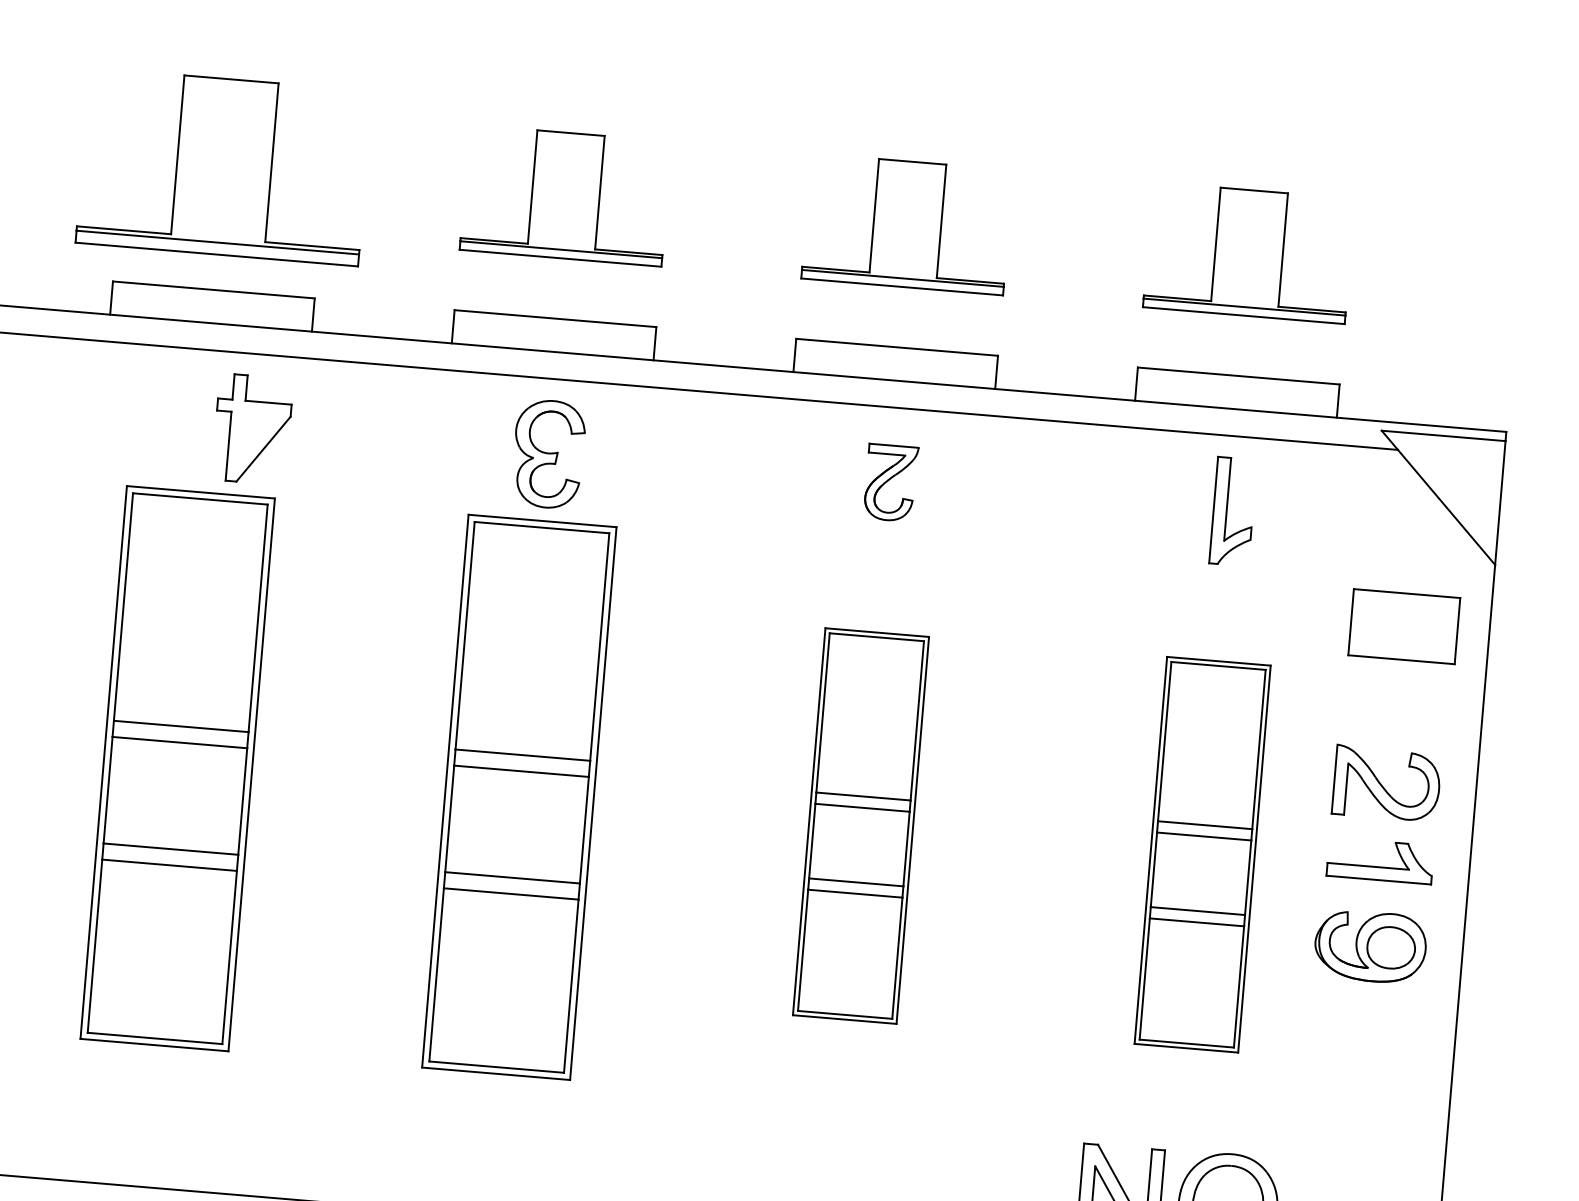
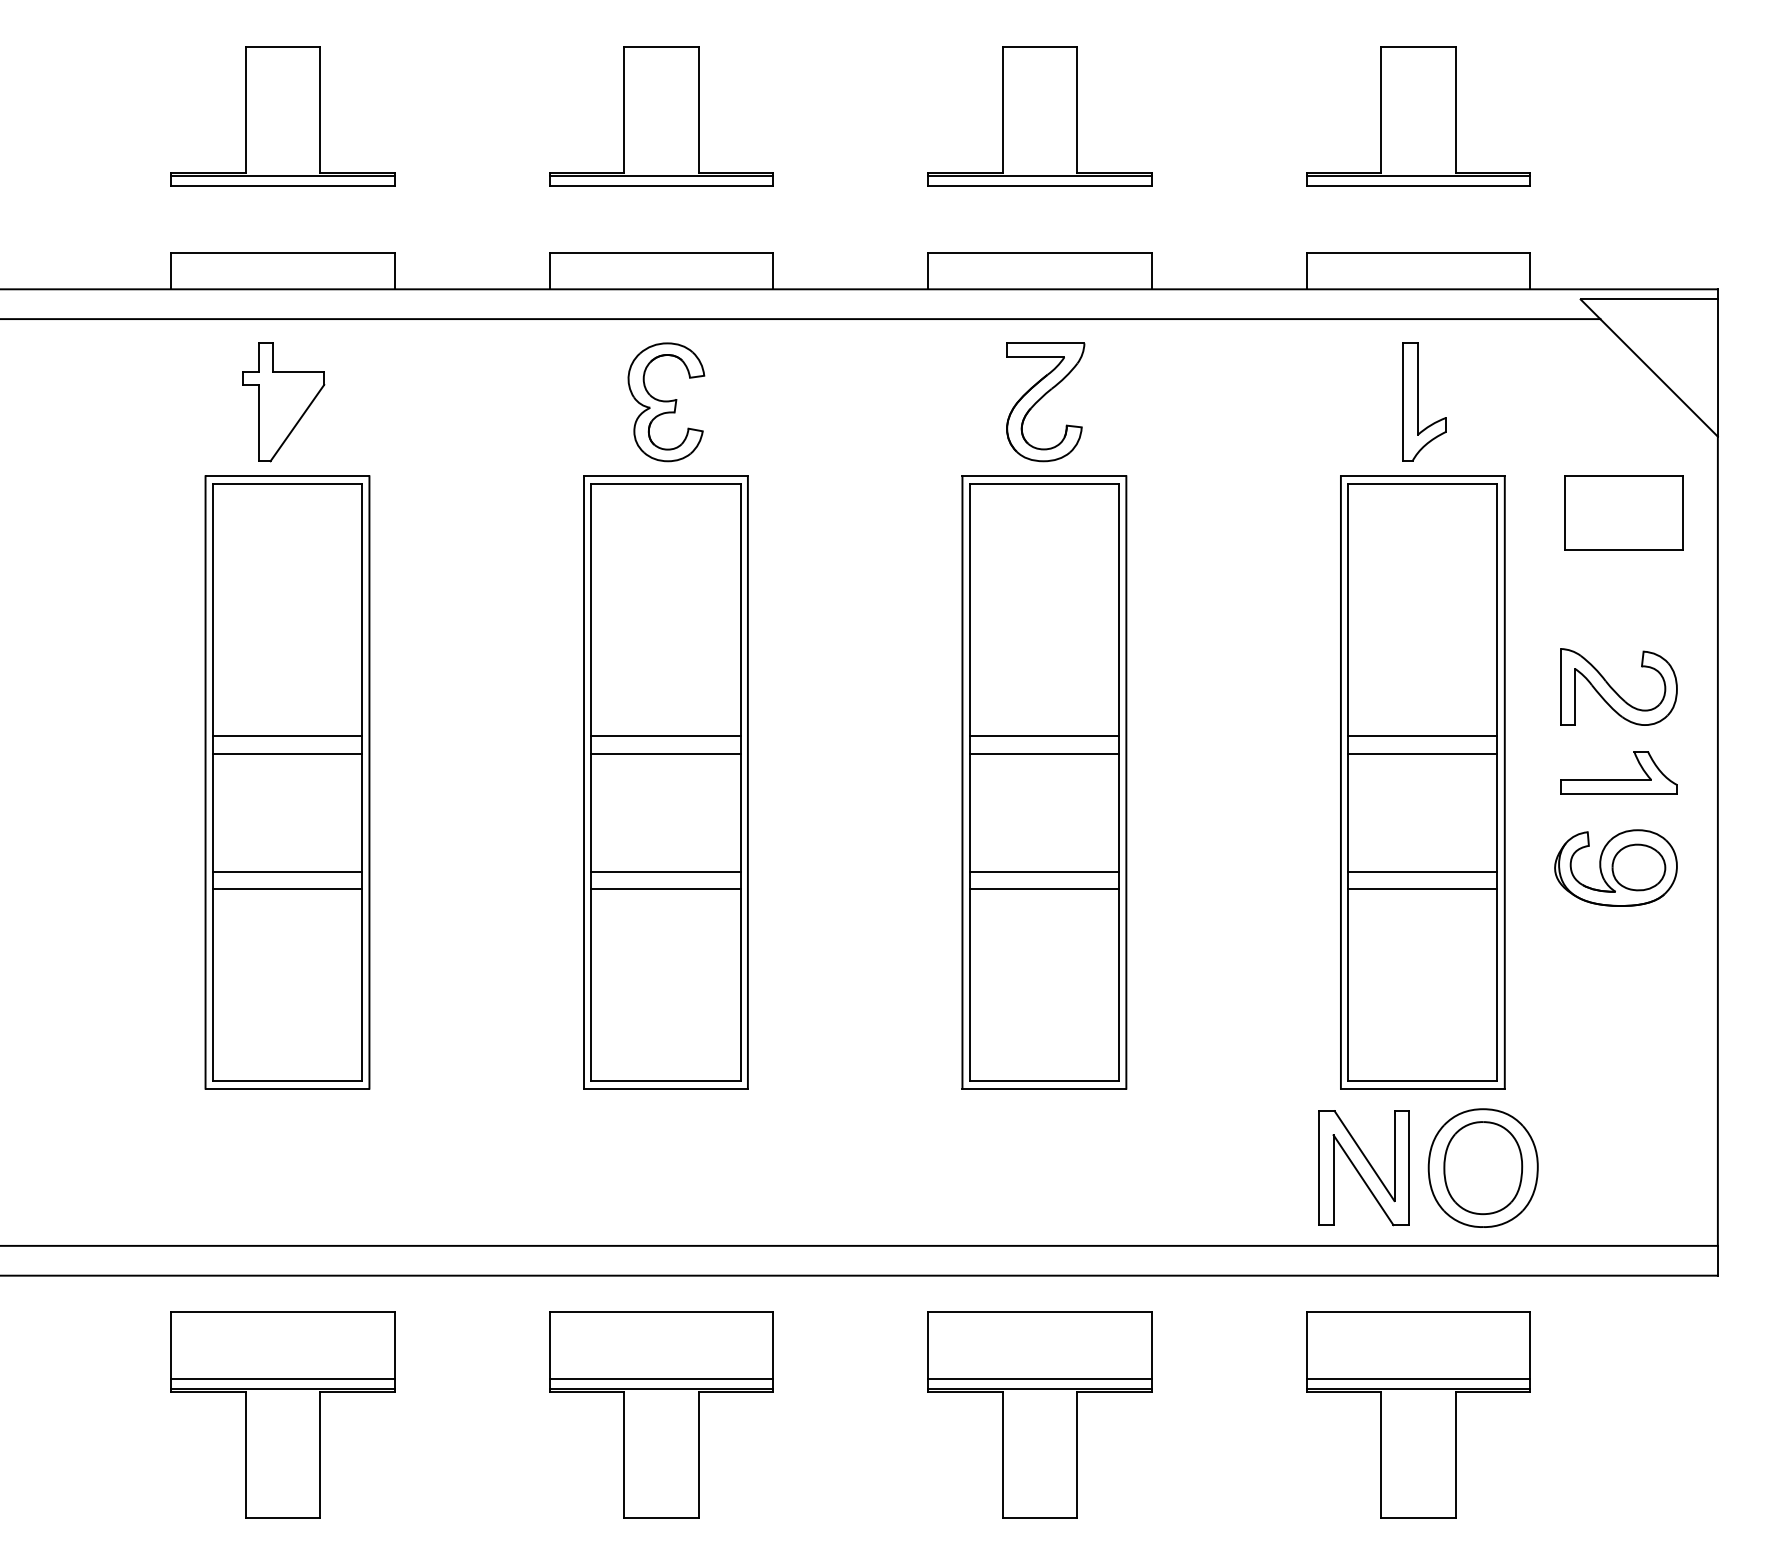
part: (223, 167) -> (282, 116), size x0.71
part: (252, 429) -> (283, 402), moved
part: (890, 483) -> (1045, 402), size x1.43
part: (861, 826) -> (1044, 782), size x1.43
part: (1202, 854) -> (1422, 782), size x1.43

